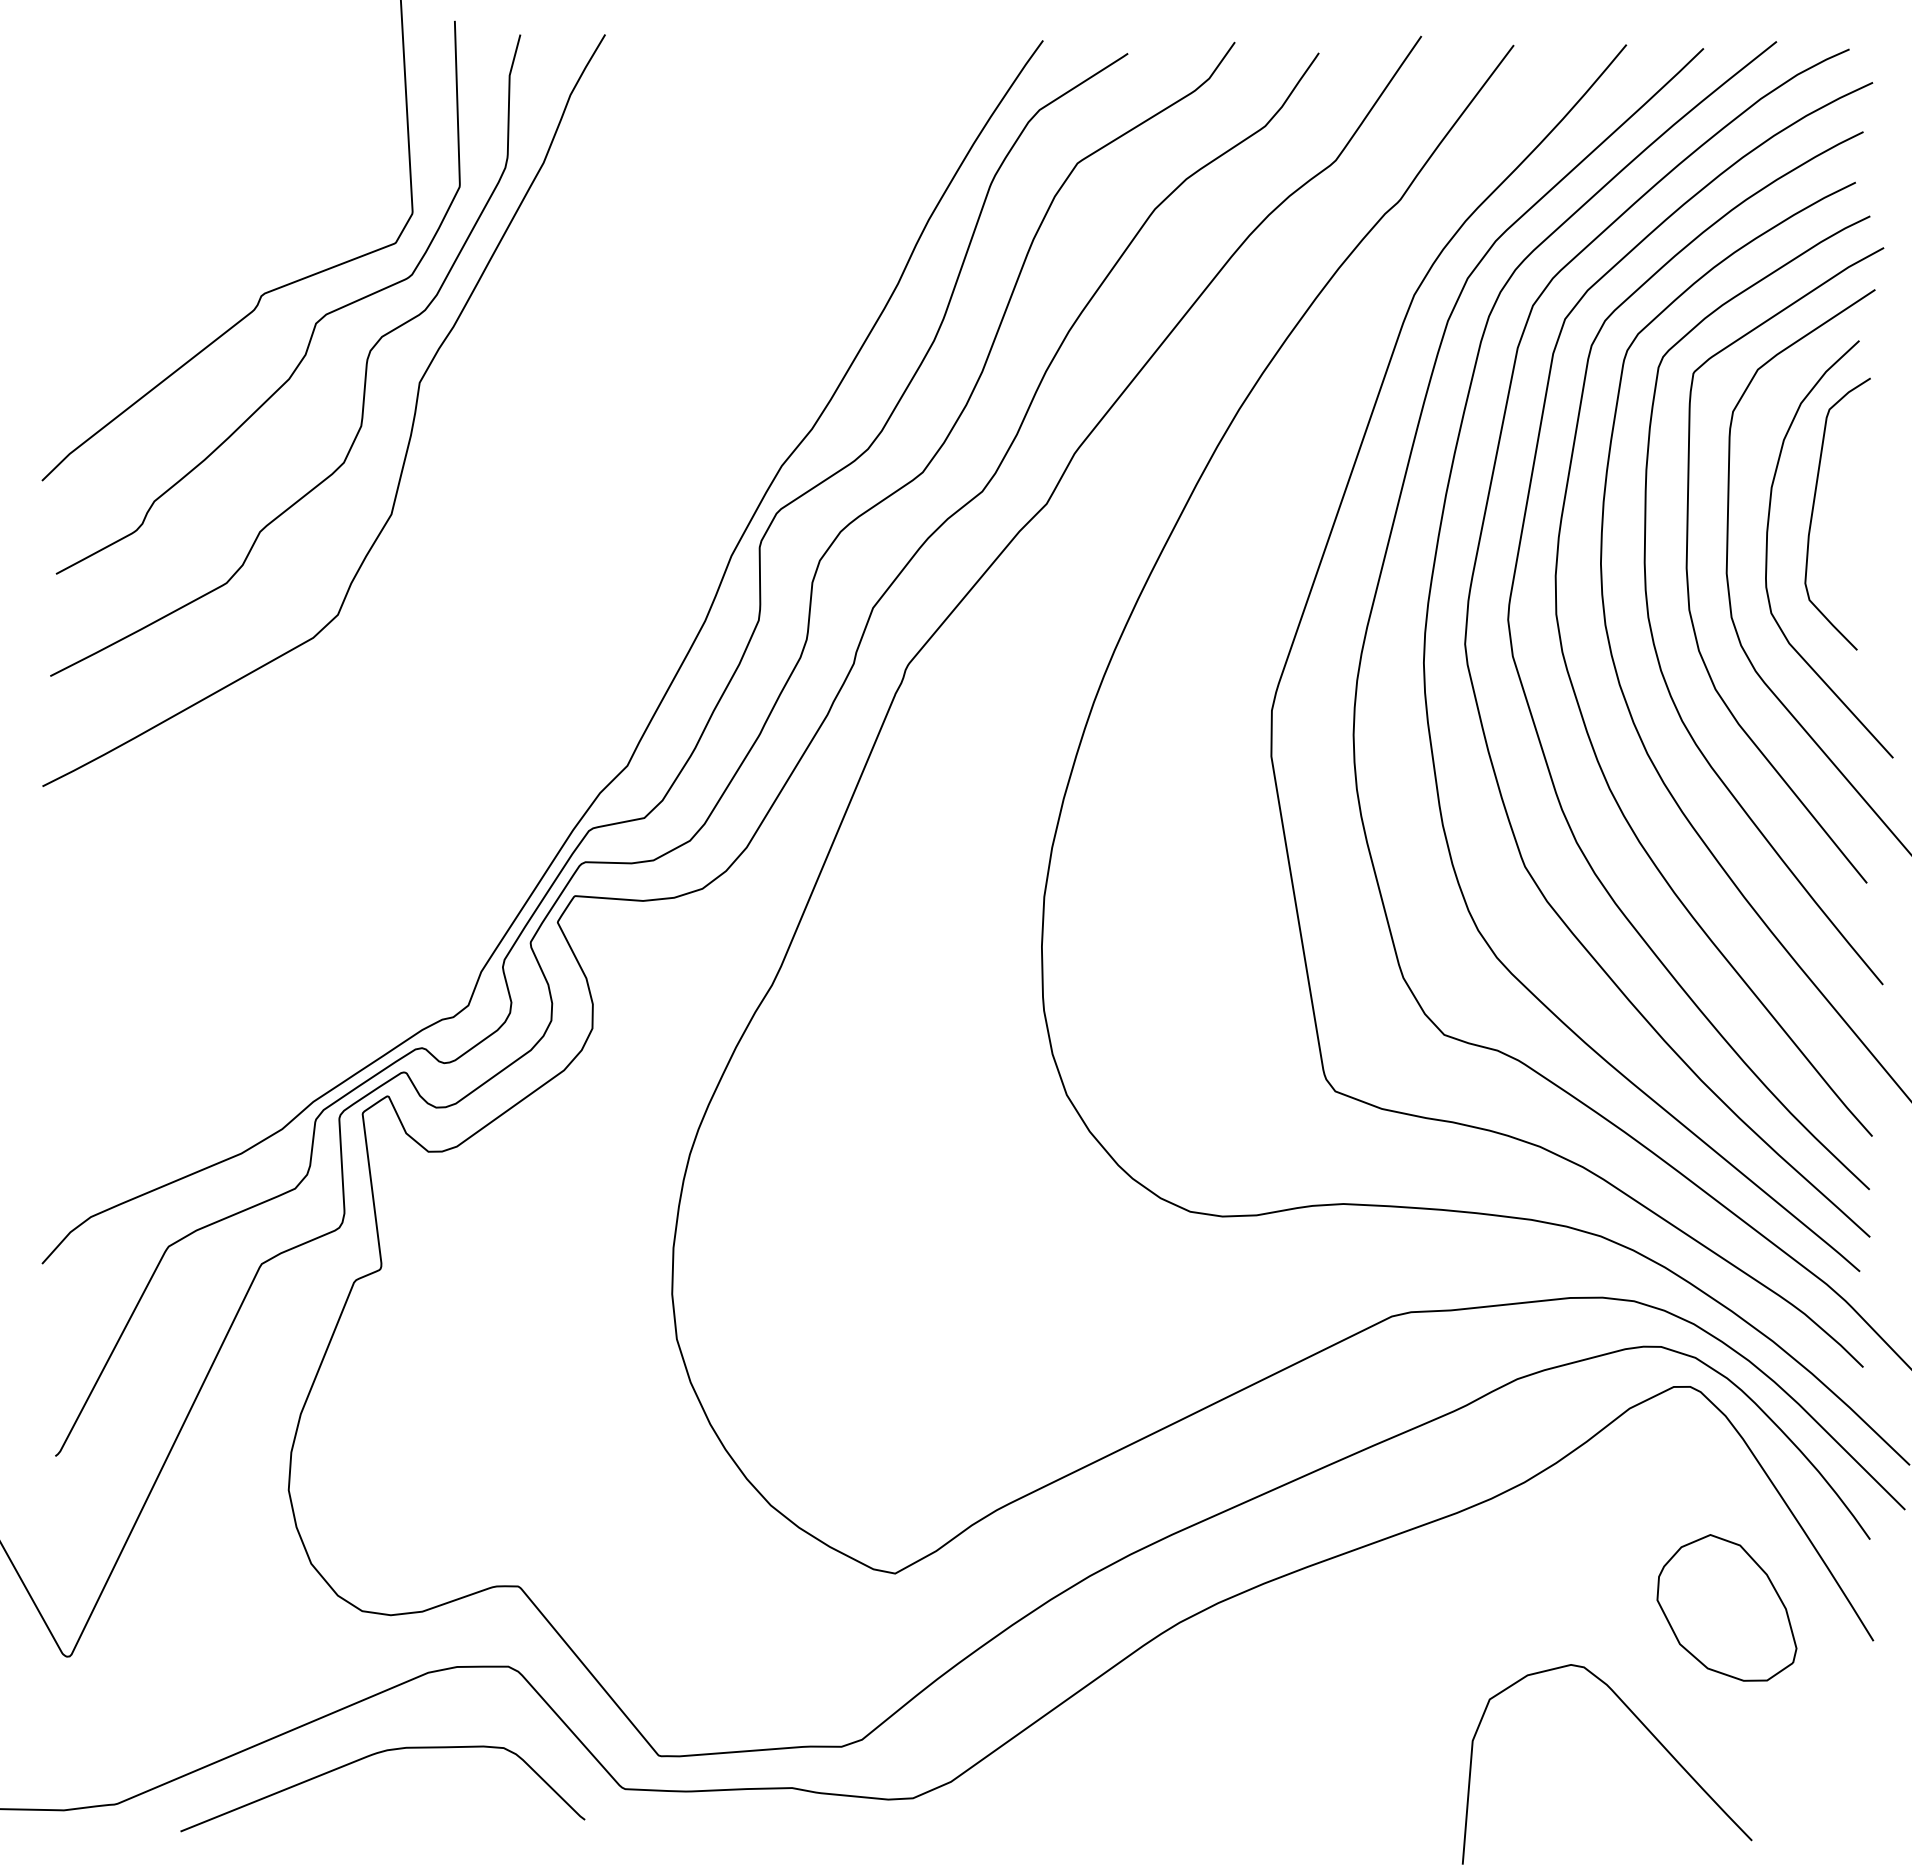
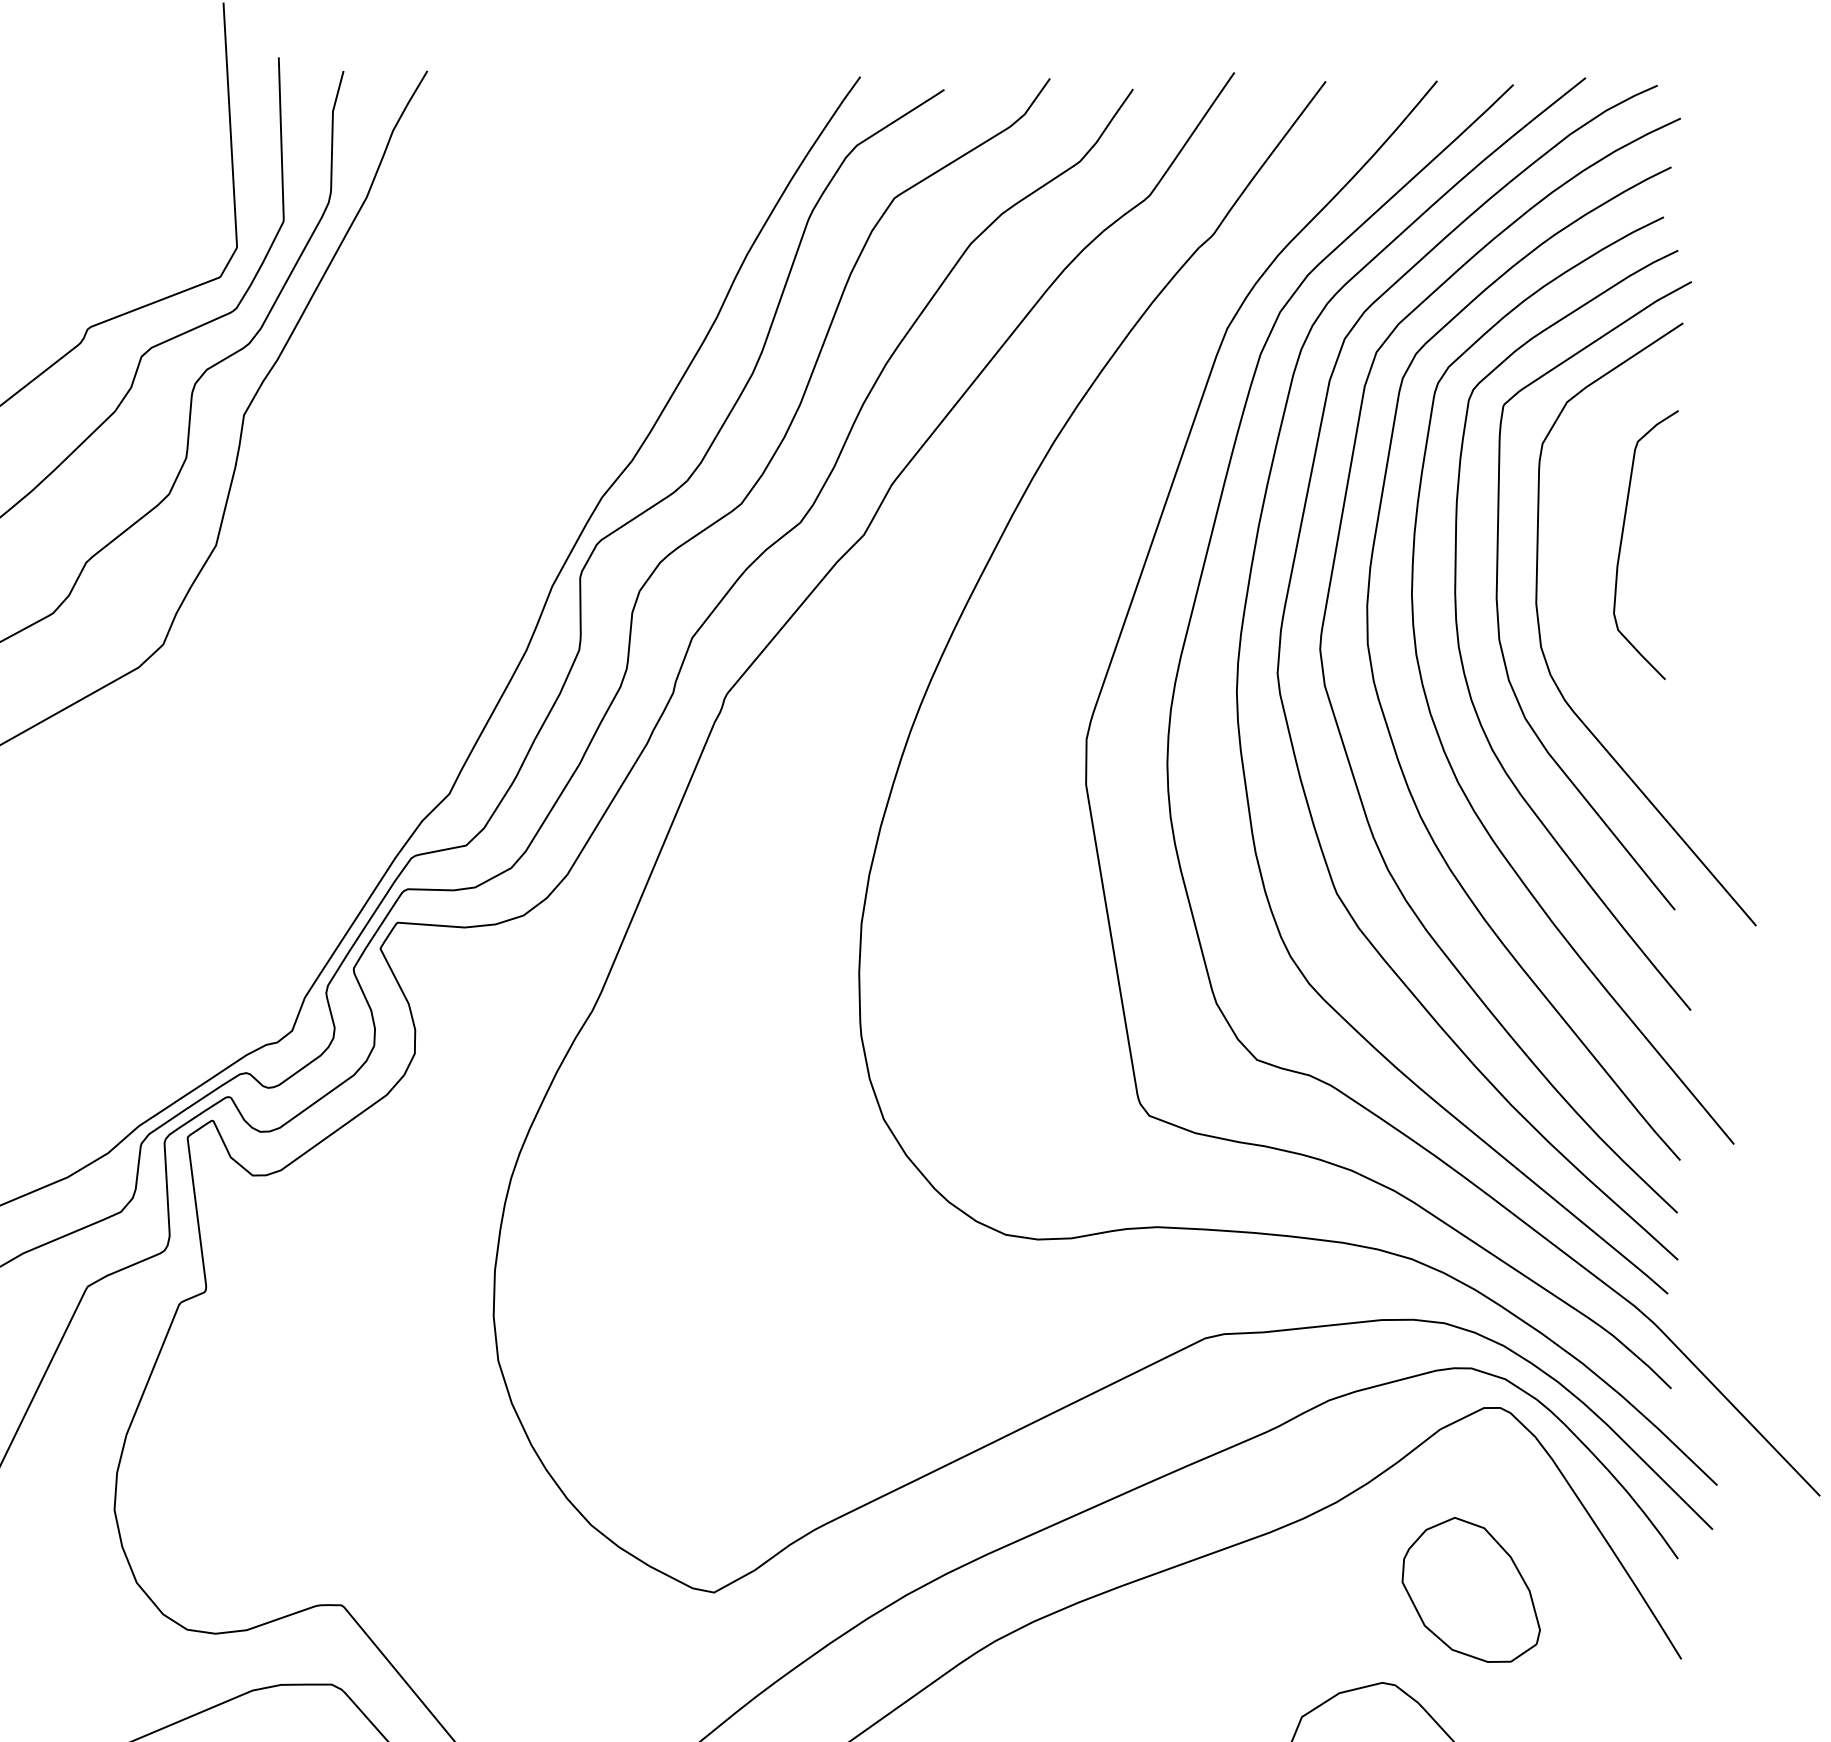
curve: (1767, 549) -> (1576, 580), removed
part: (1726, 1607) -> (1470, 1589), moved

